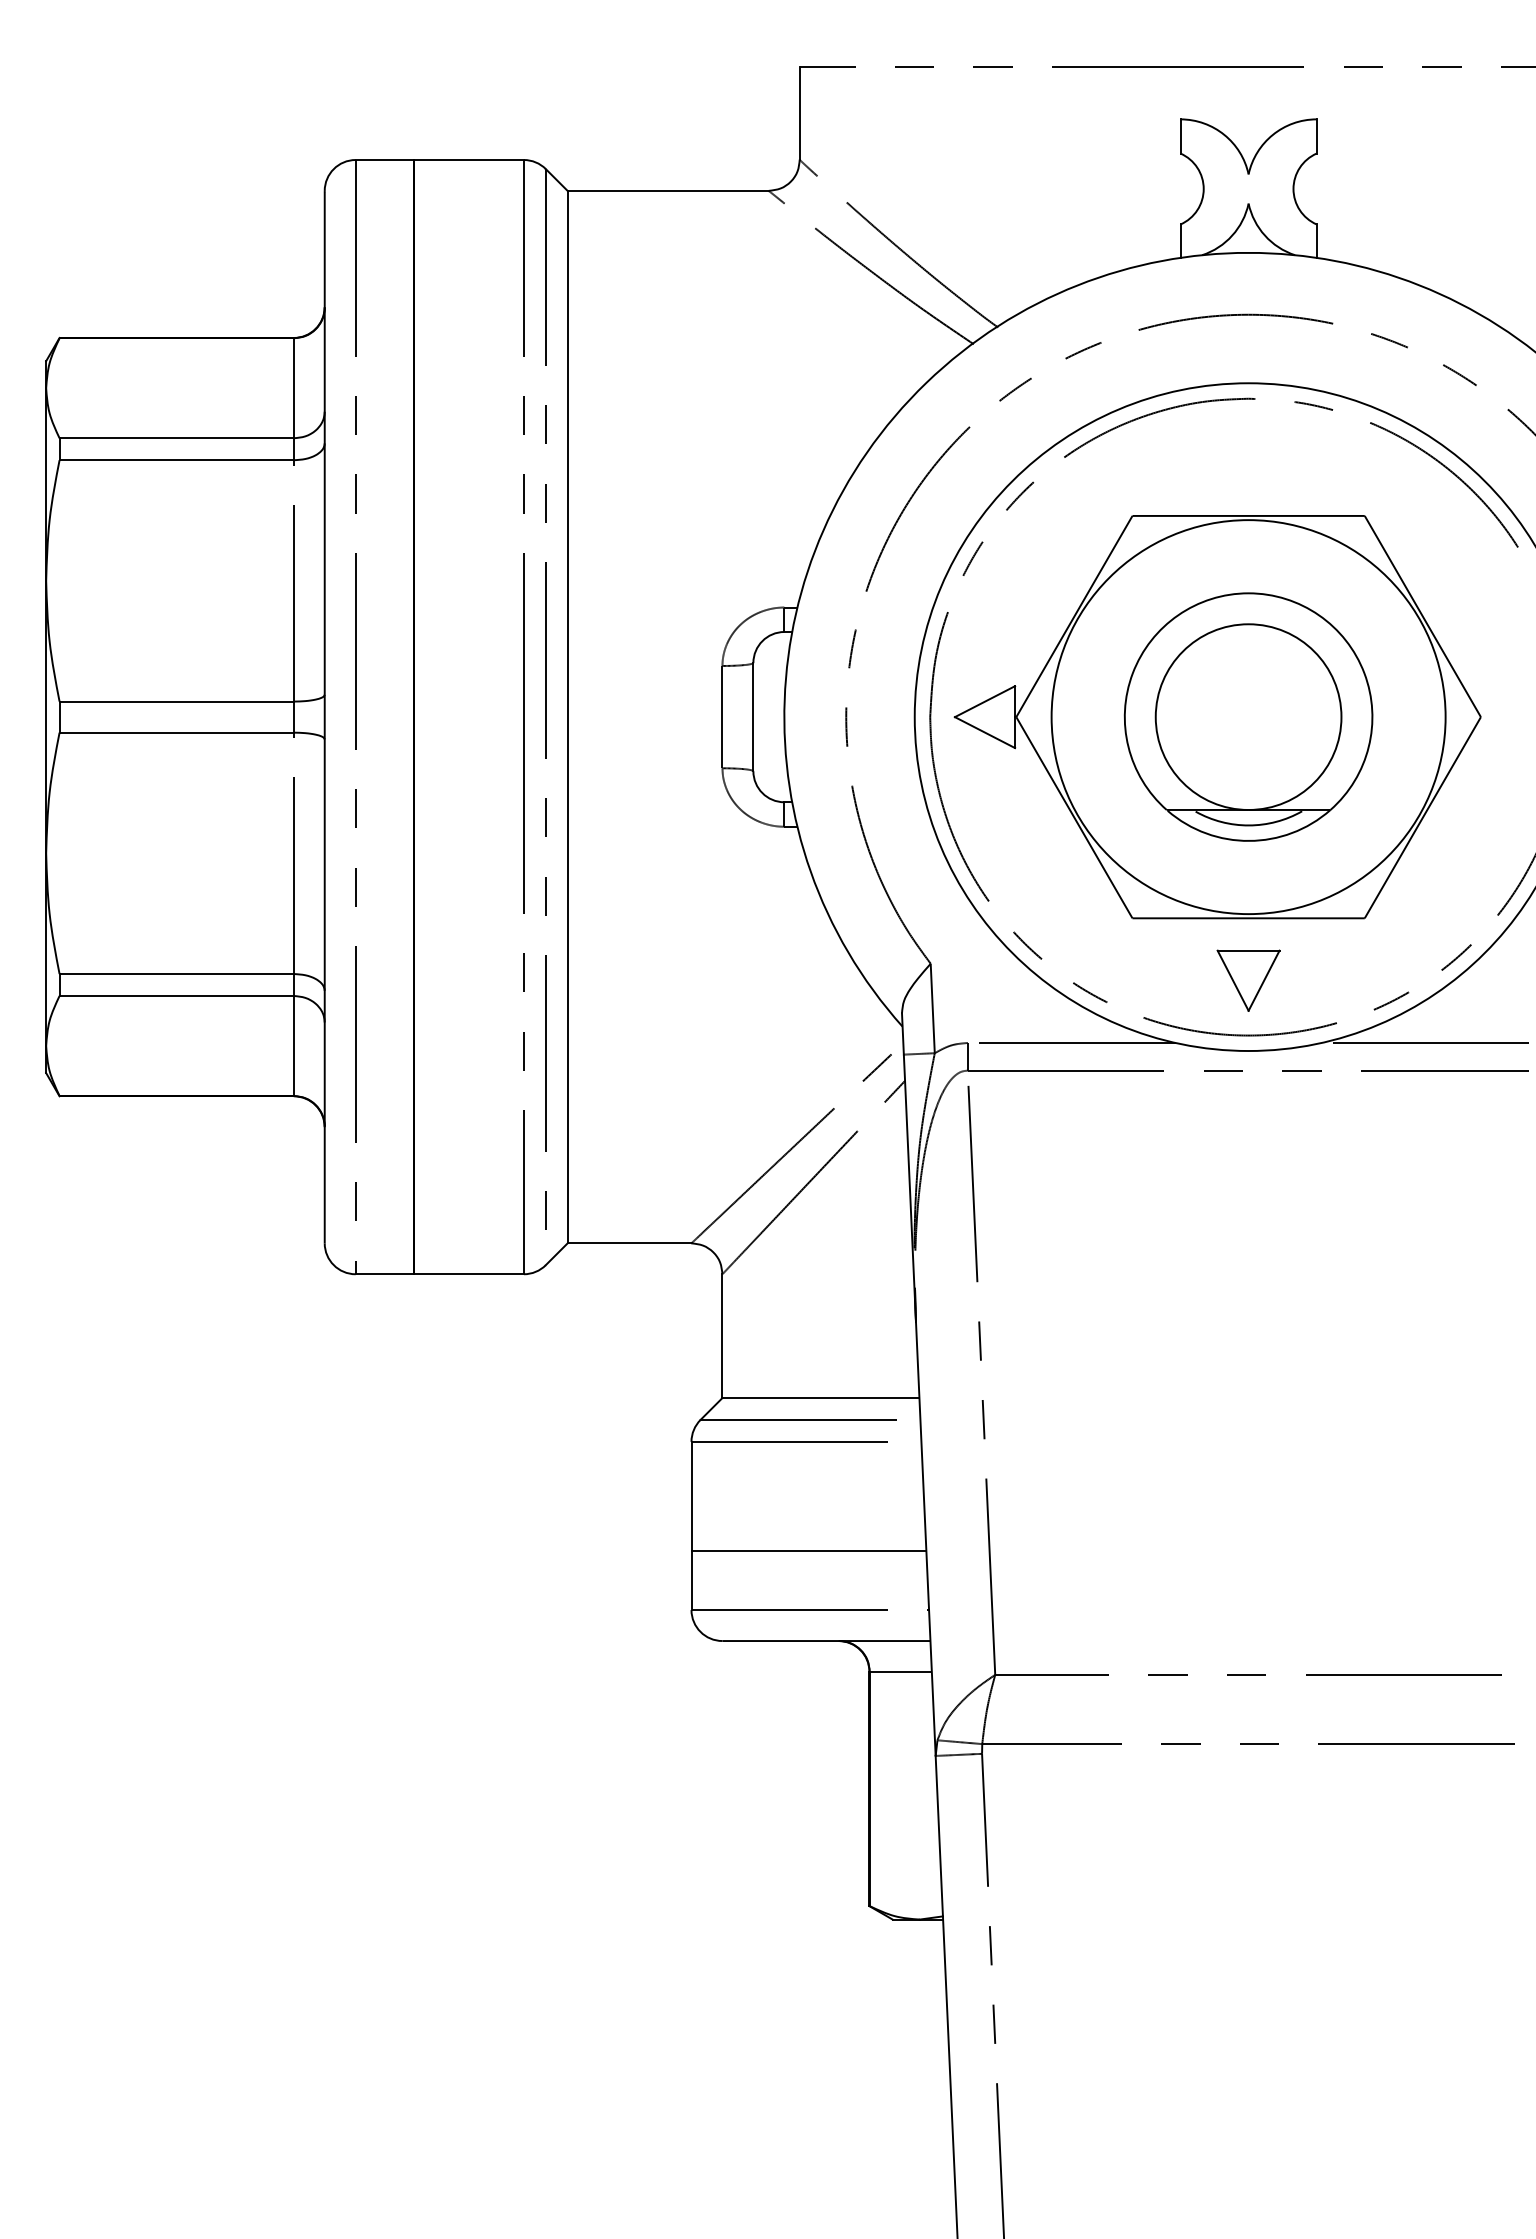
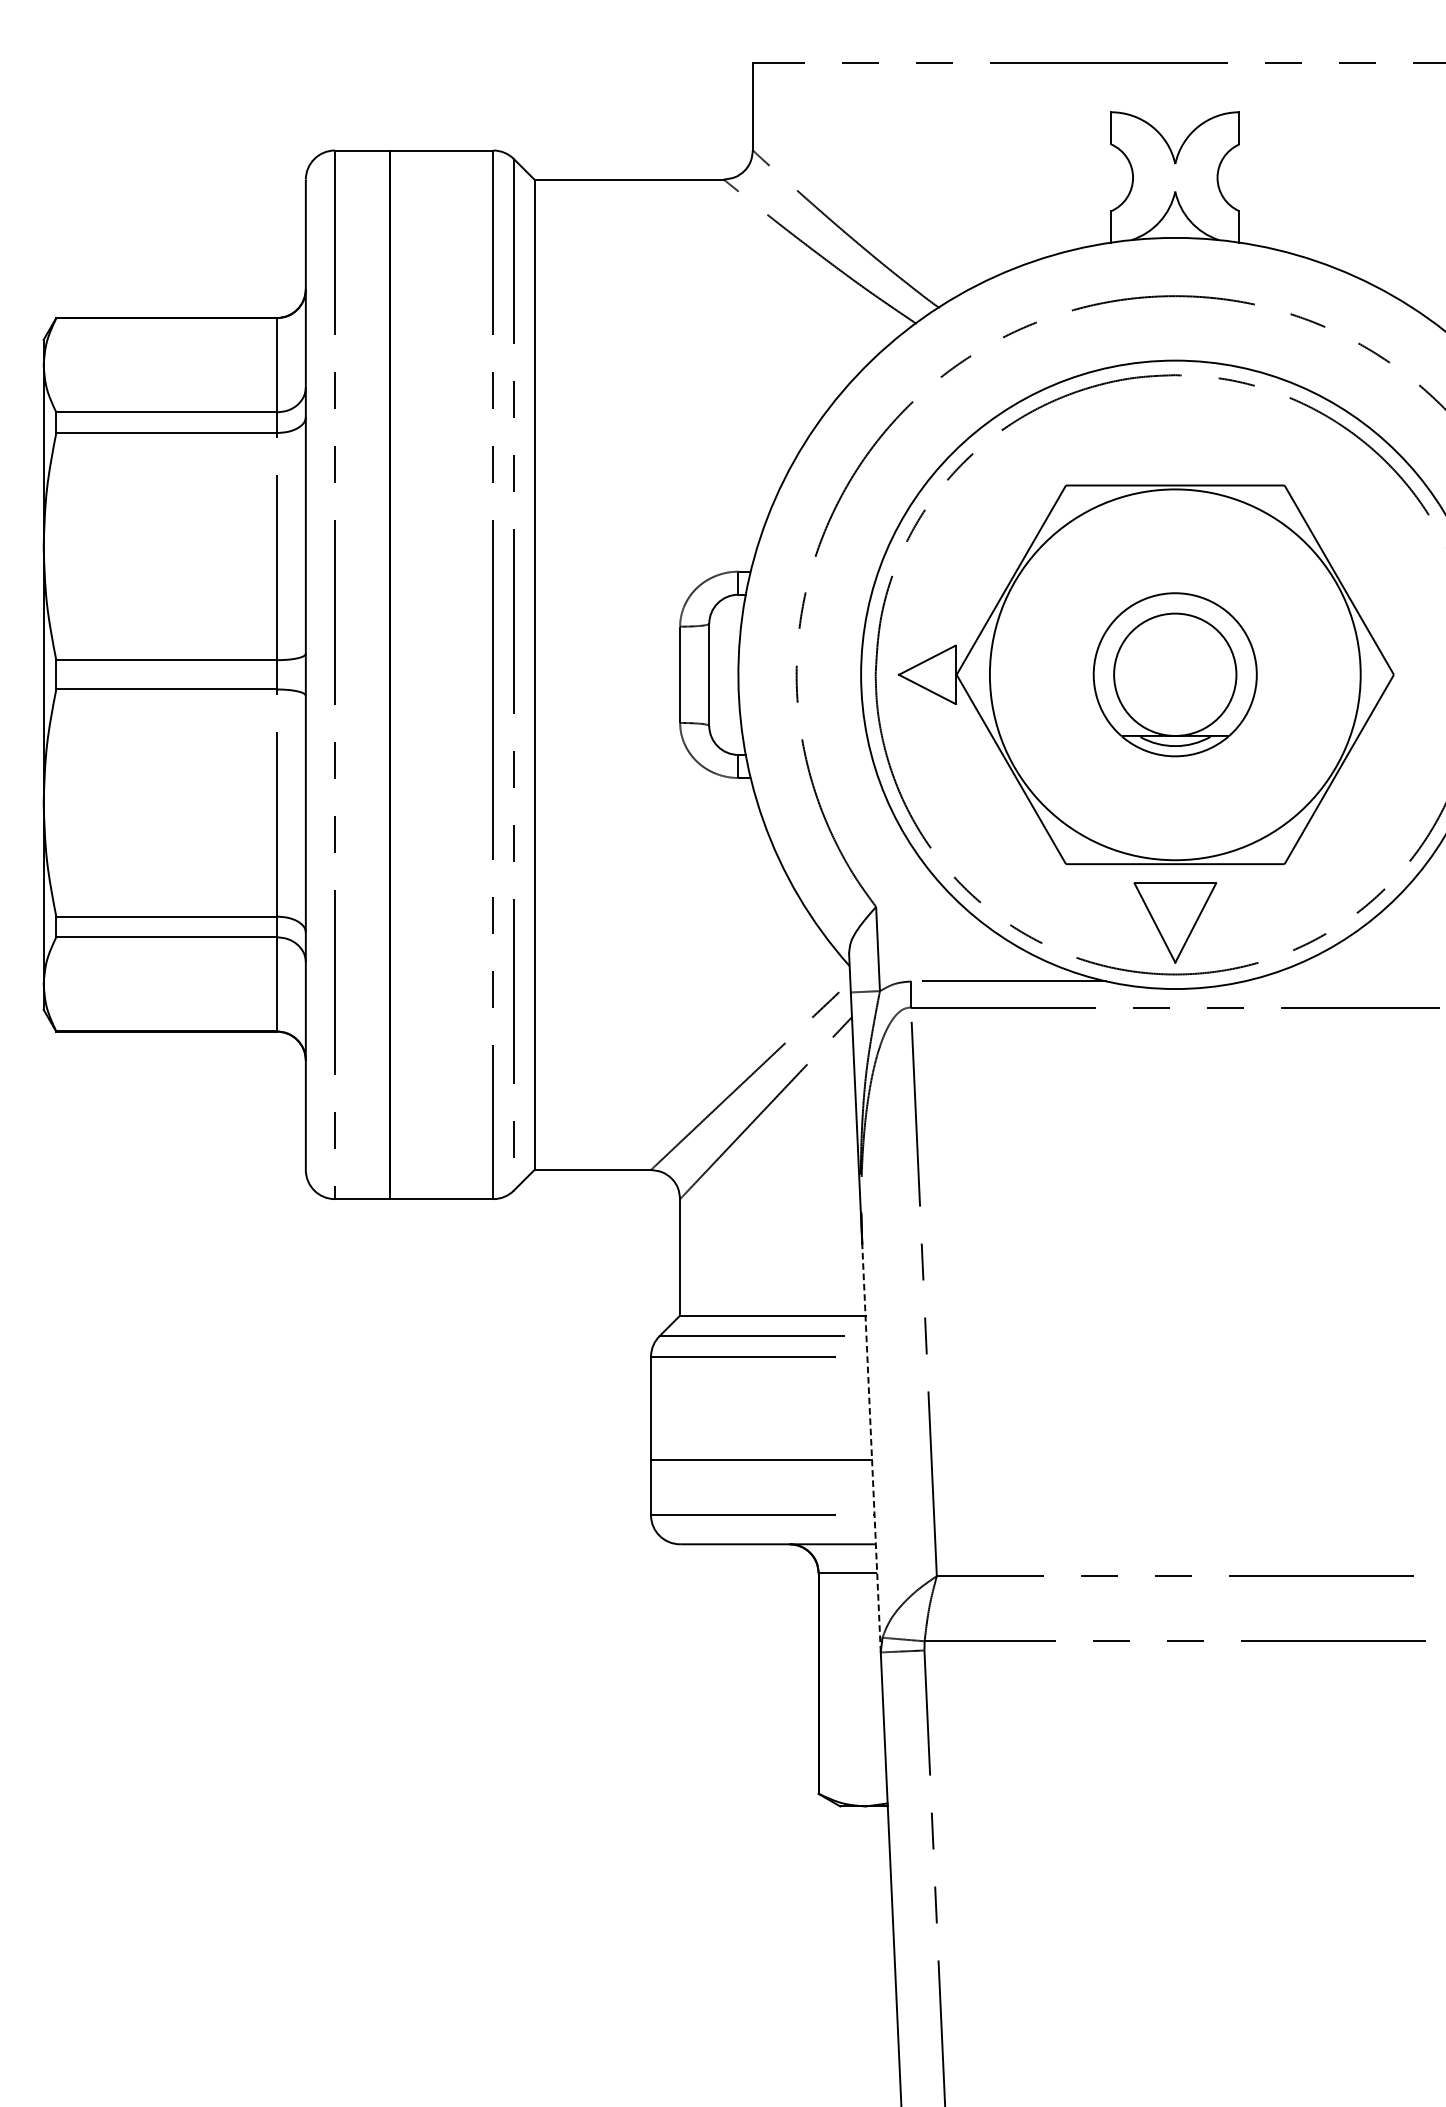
part: (1248, 716) -> (1175, 674), size x0.7
part: (1248, 980) -> (1175, 922), size x1.4
line: (1425, 1042) -> (1341, 981), removed
line: (925, 1539) -> (871, 1448), solid -> dashed

